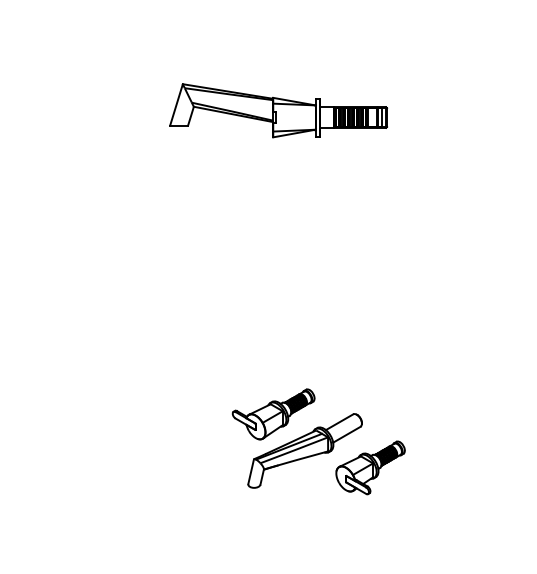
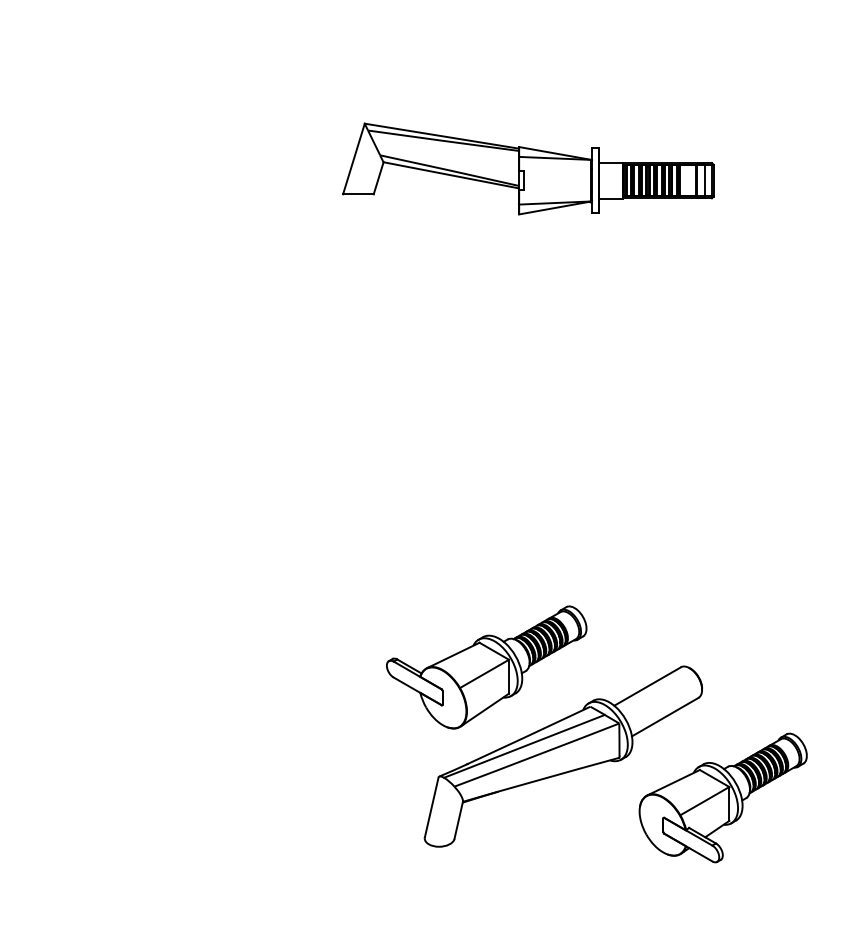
part: (318, 441) -> (596, 733), size x1.43

